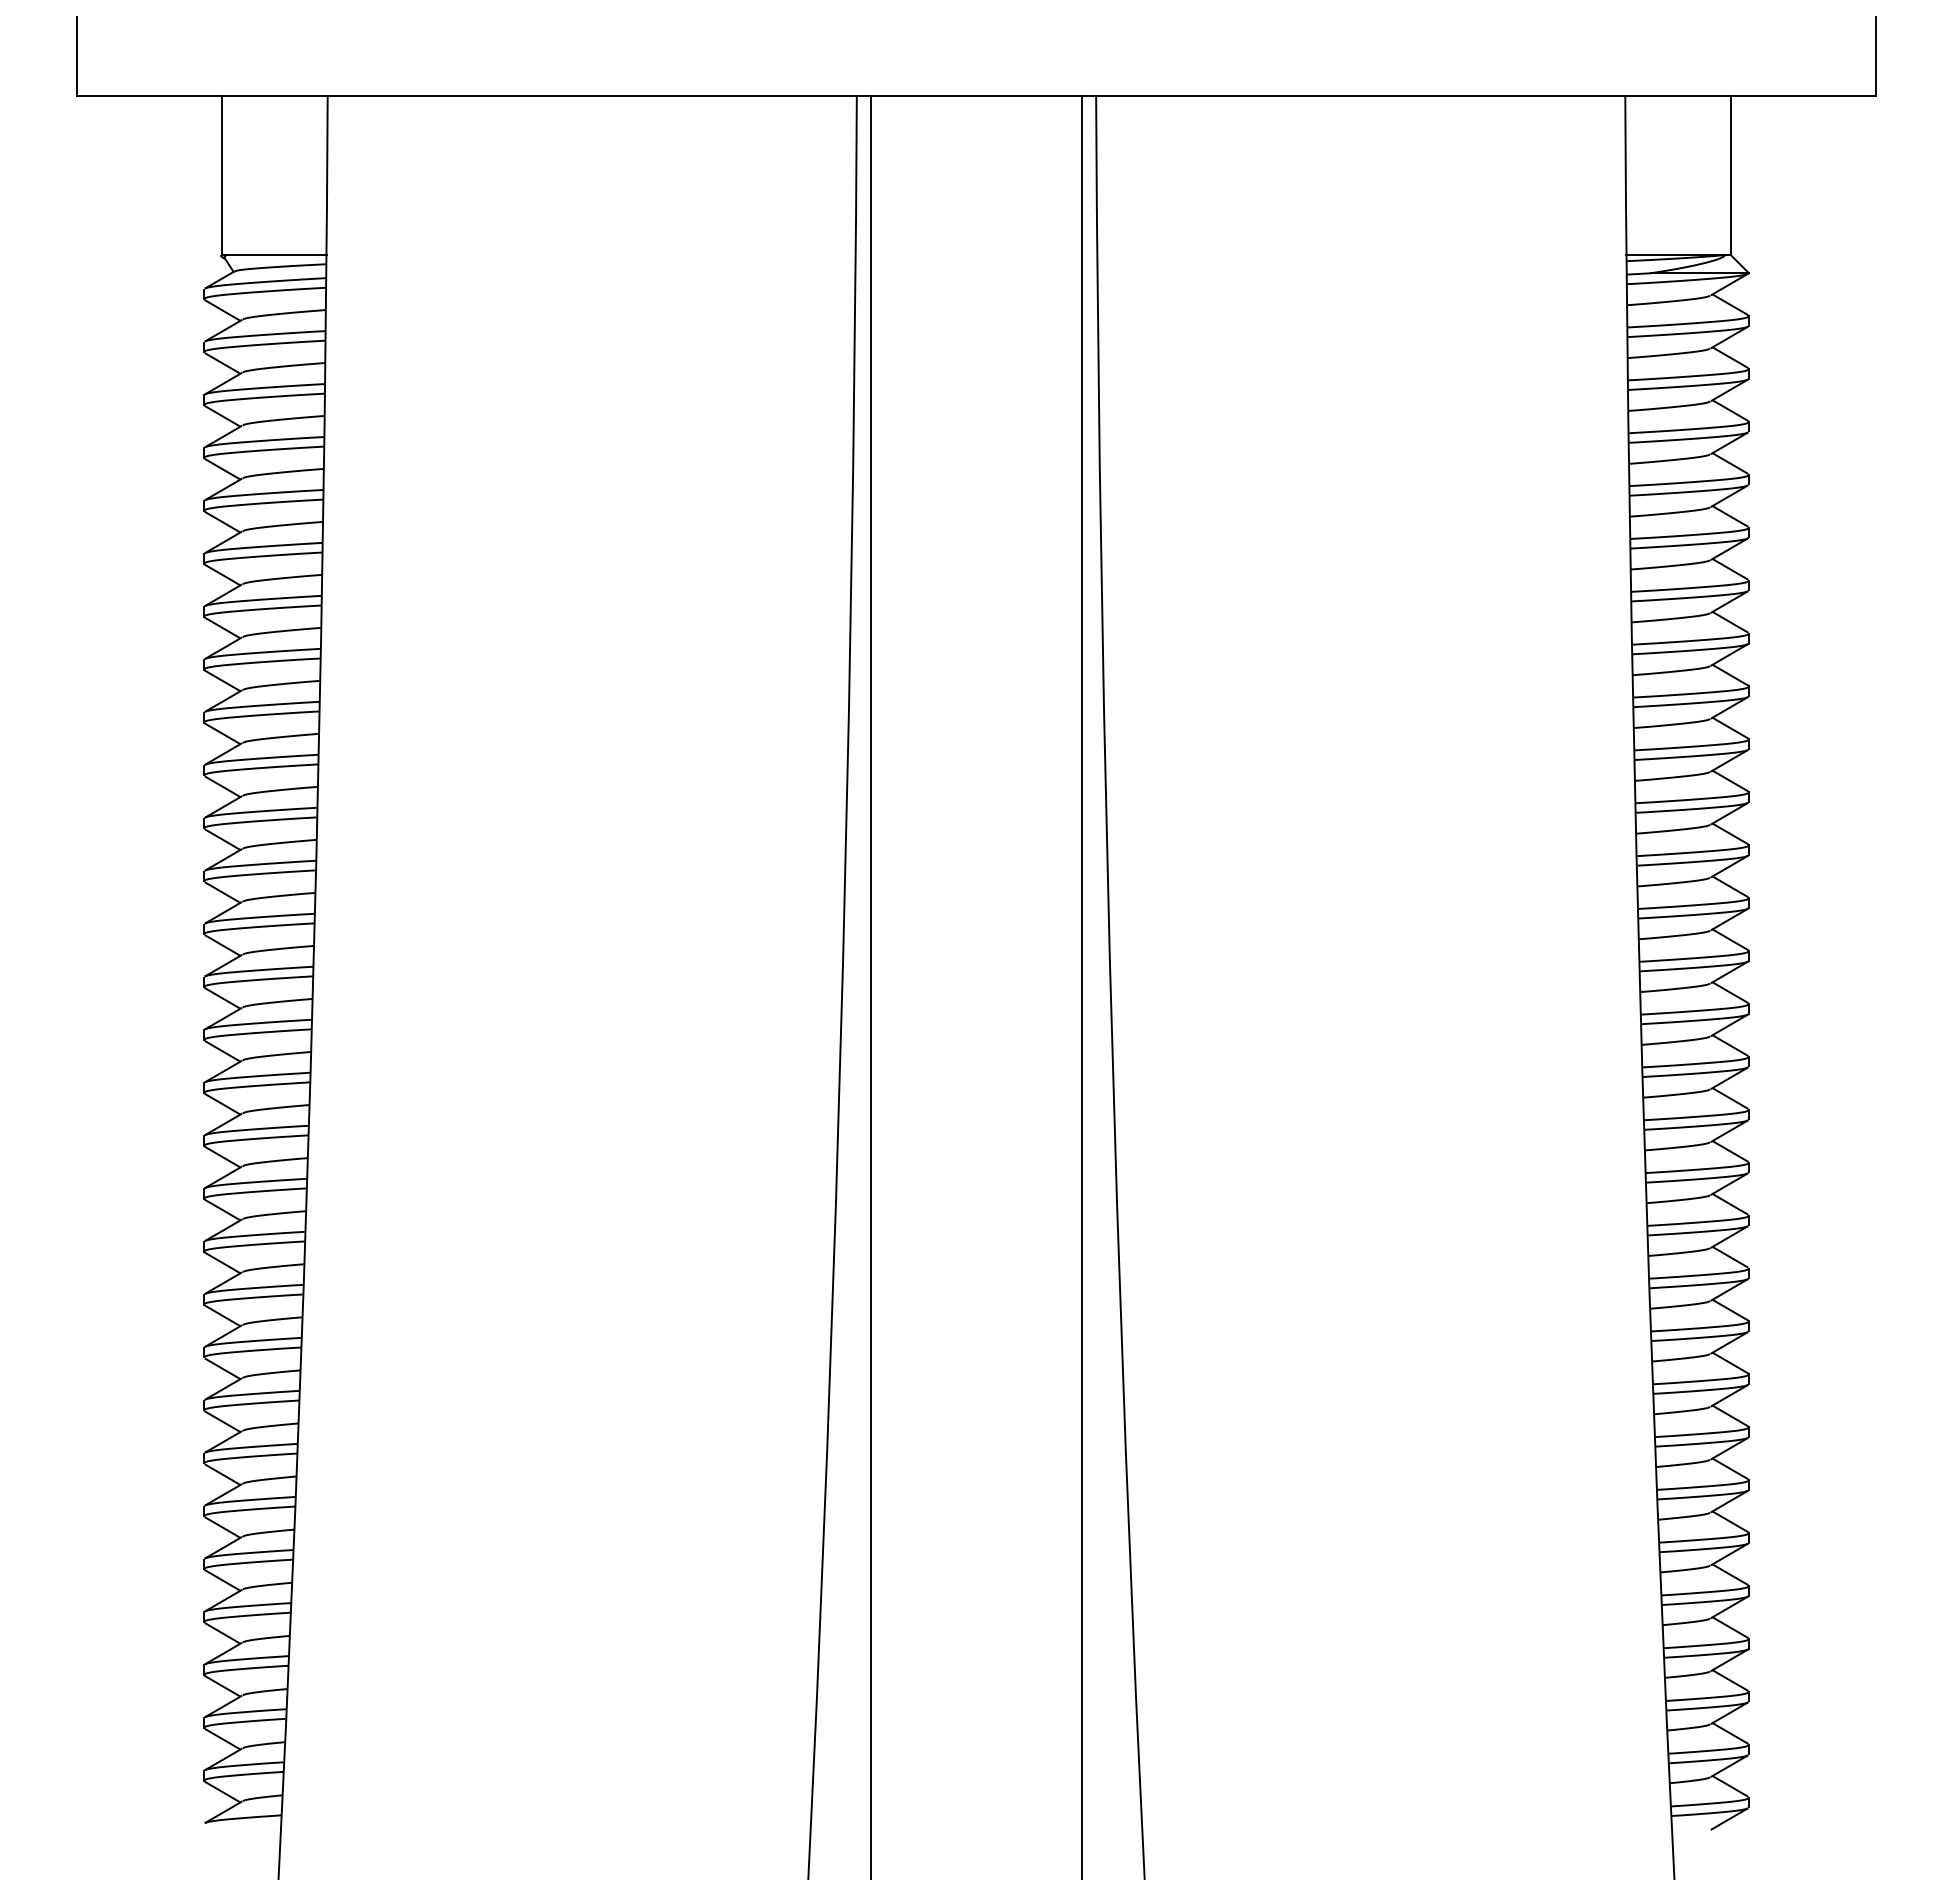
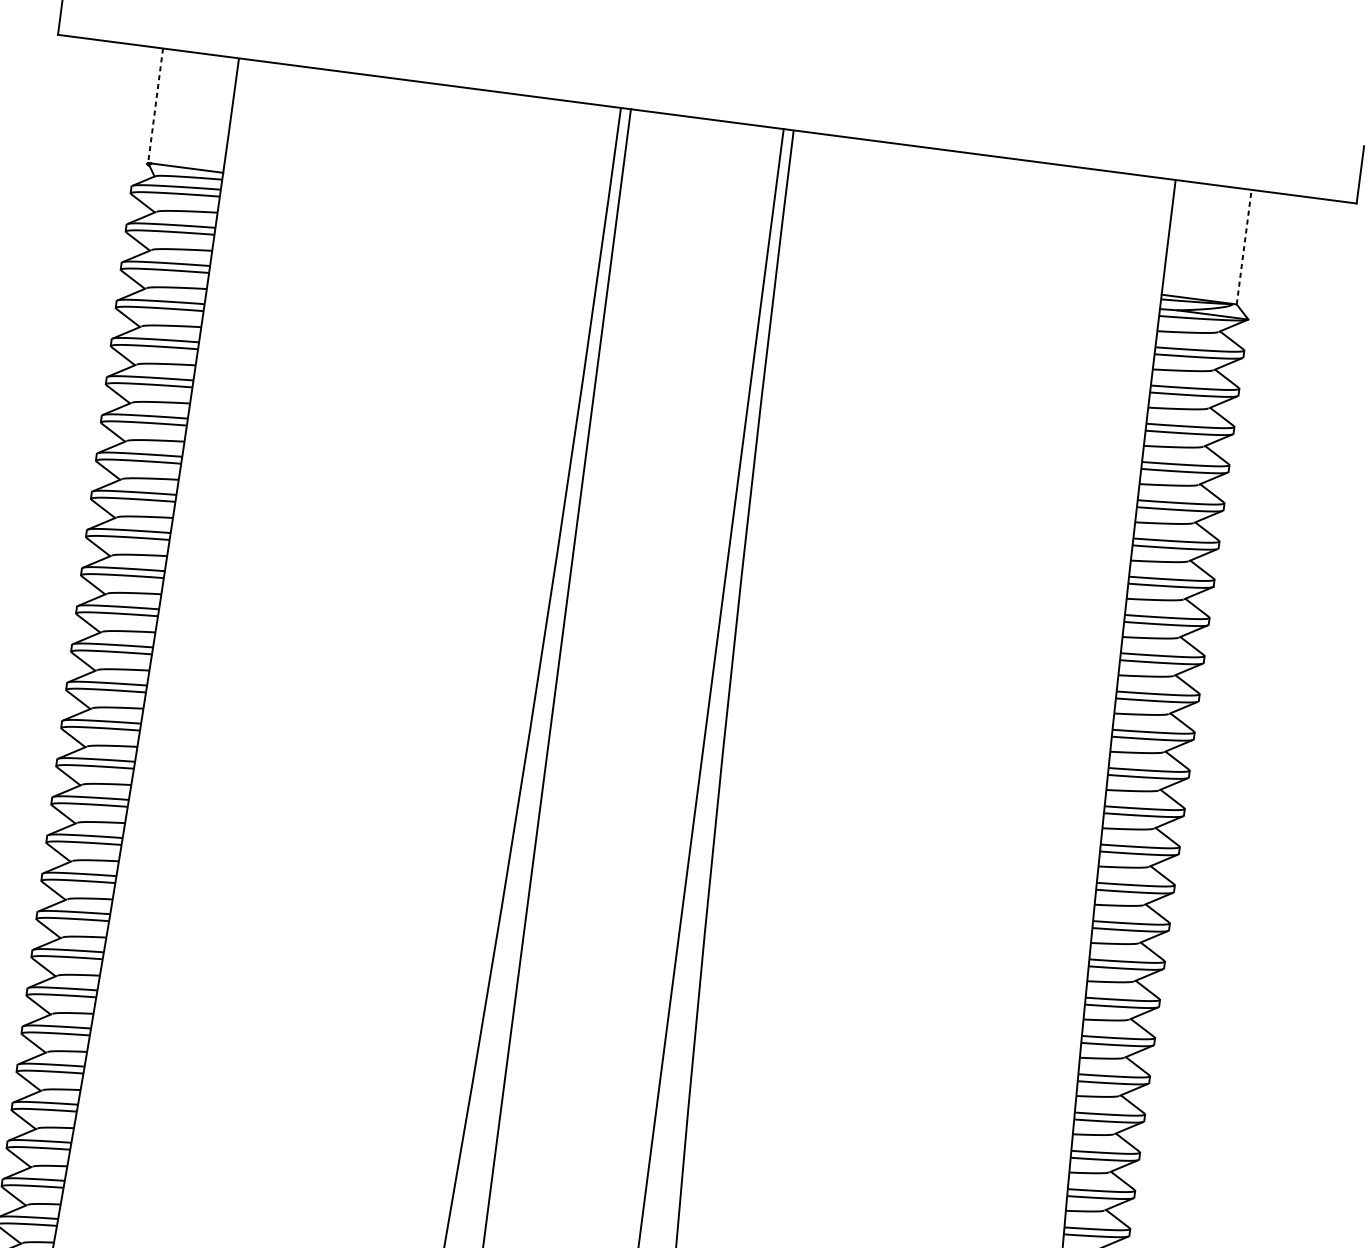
line: (1730, 174) -> (1244, 246), solid -> dashed
line: (222, 175) -> (155, 105), solid -> dashed

